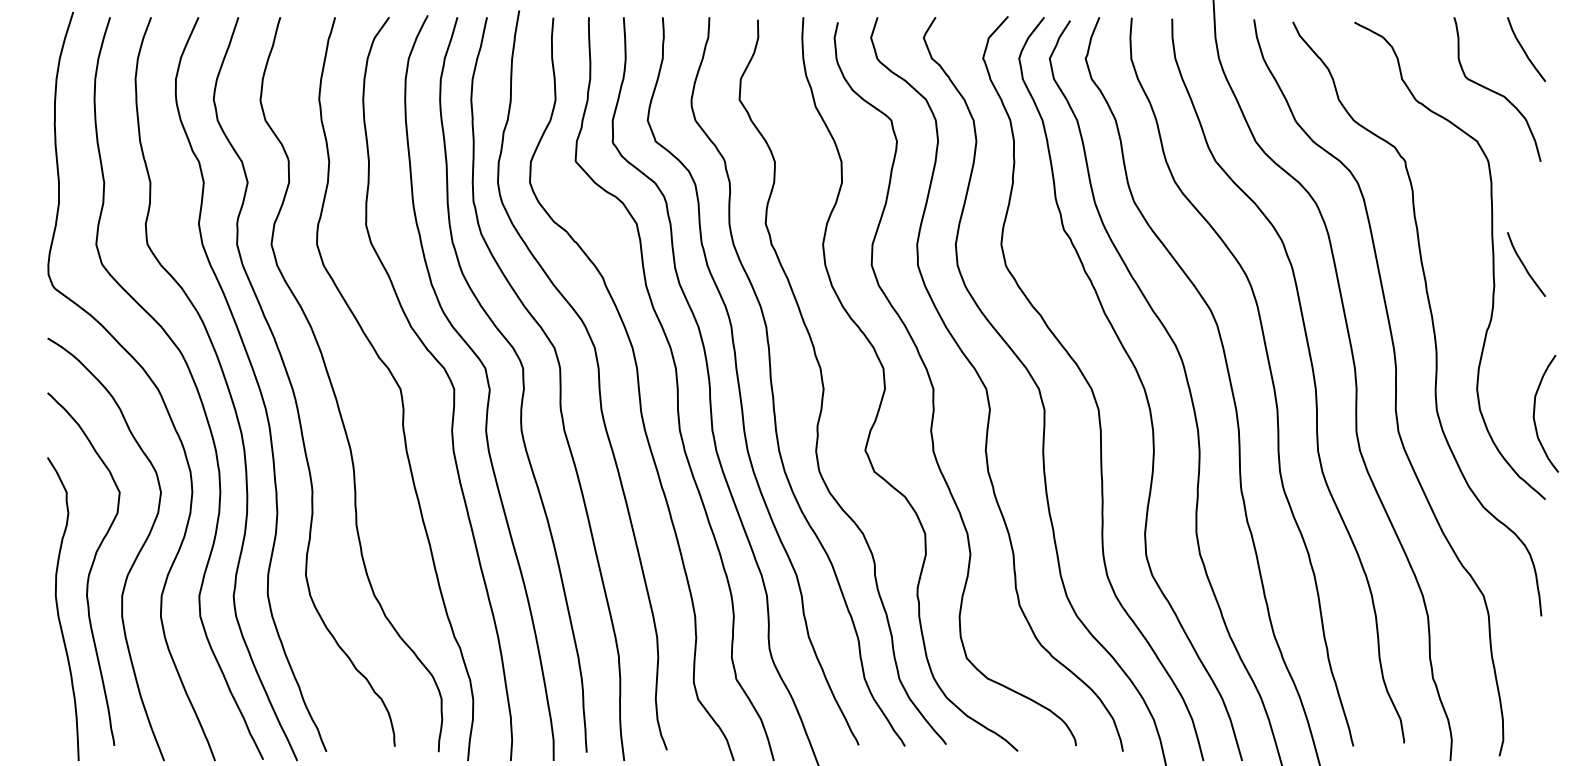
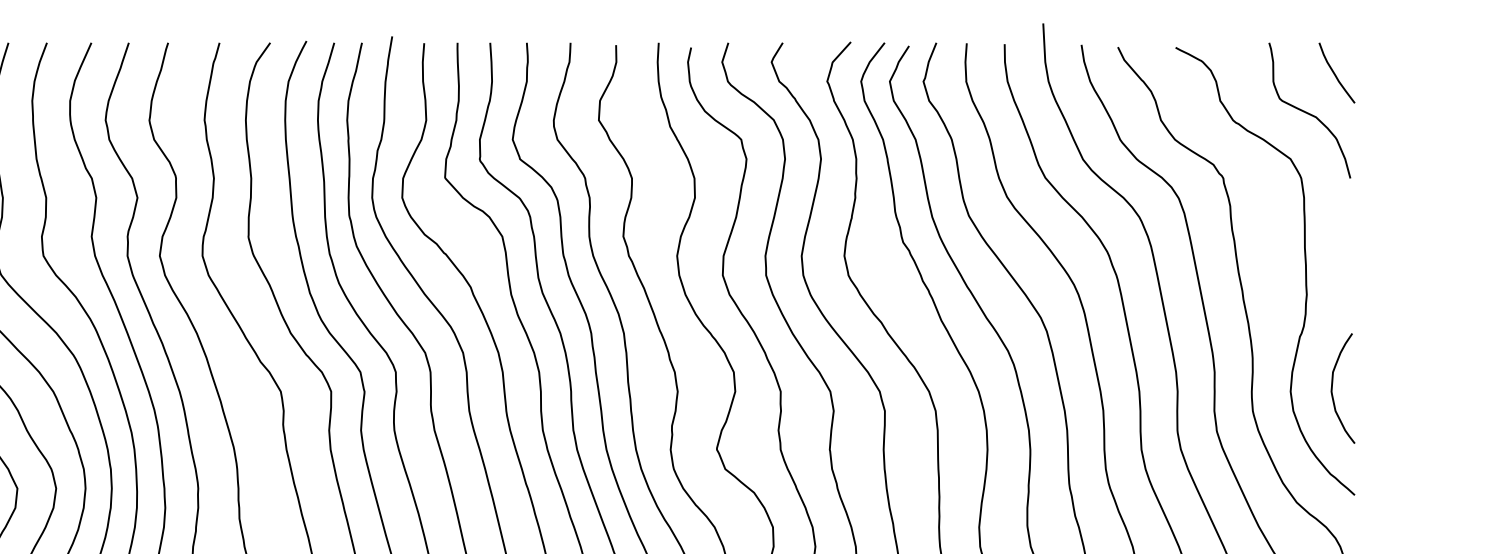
curve: (1524, 264) -> (1335, 274), removed
curve: (1535, 410) -> (1333, 385), moved

